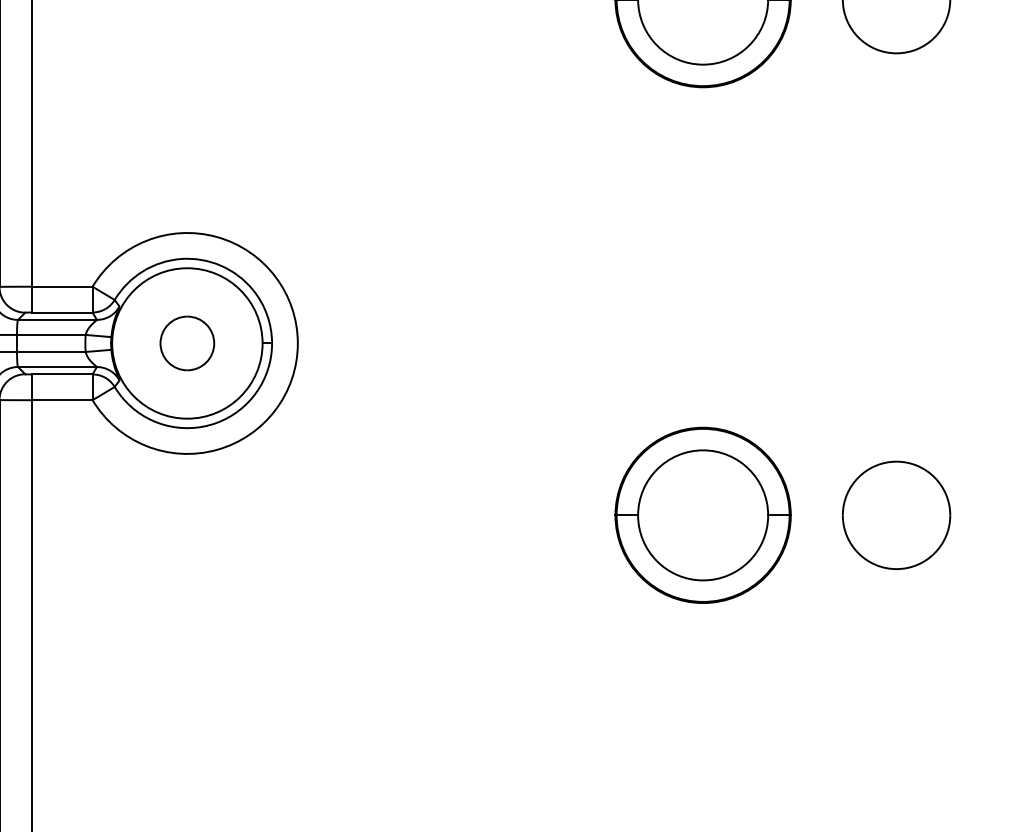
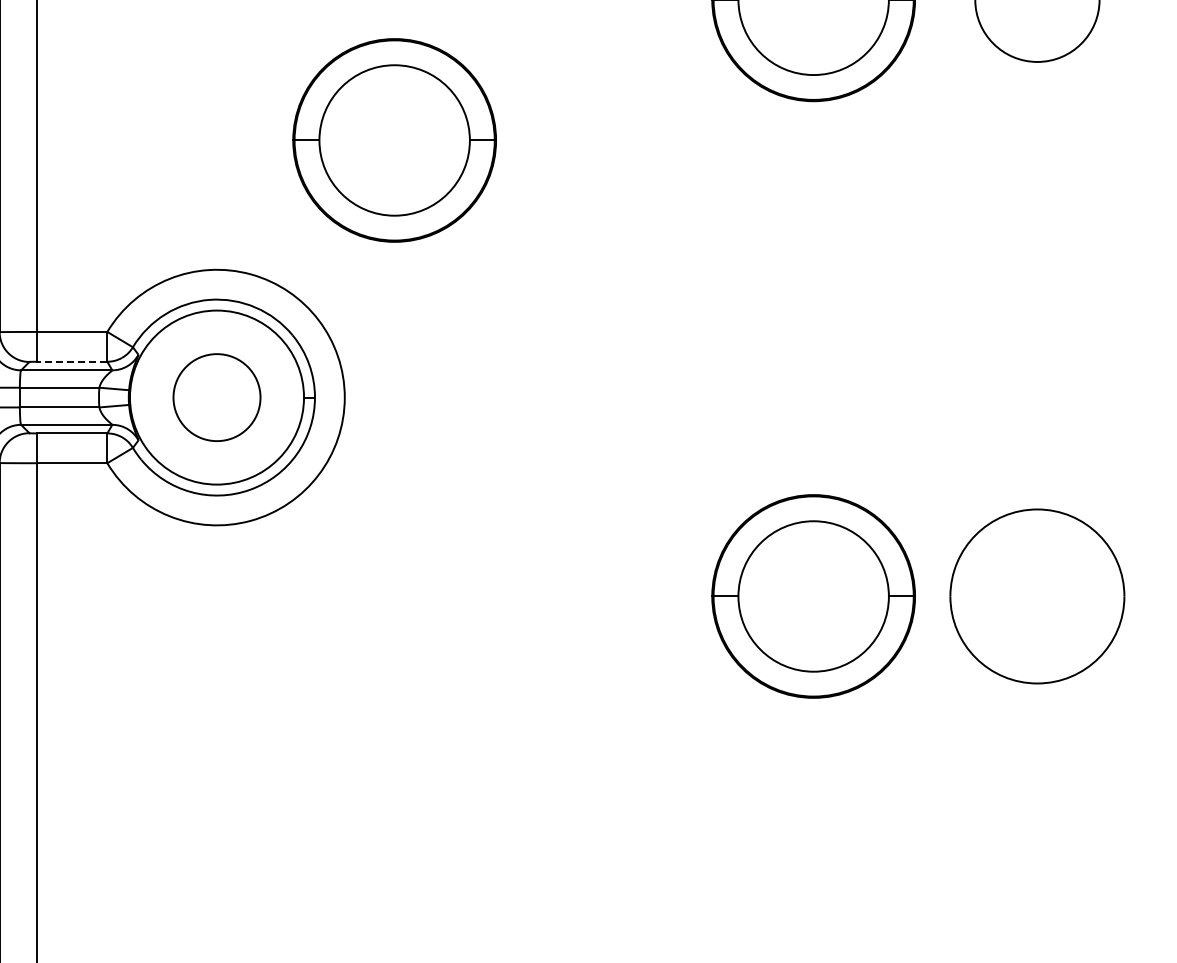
part: (340, 121) -> (394, 140), added
line: (61, 312) -> (71, 361), solid -> dashed
part: (186, 343) -> (216, 397), size x1.4
part: (896, 515) -> (1037, 596), size x1.4

